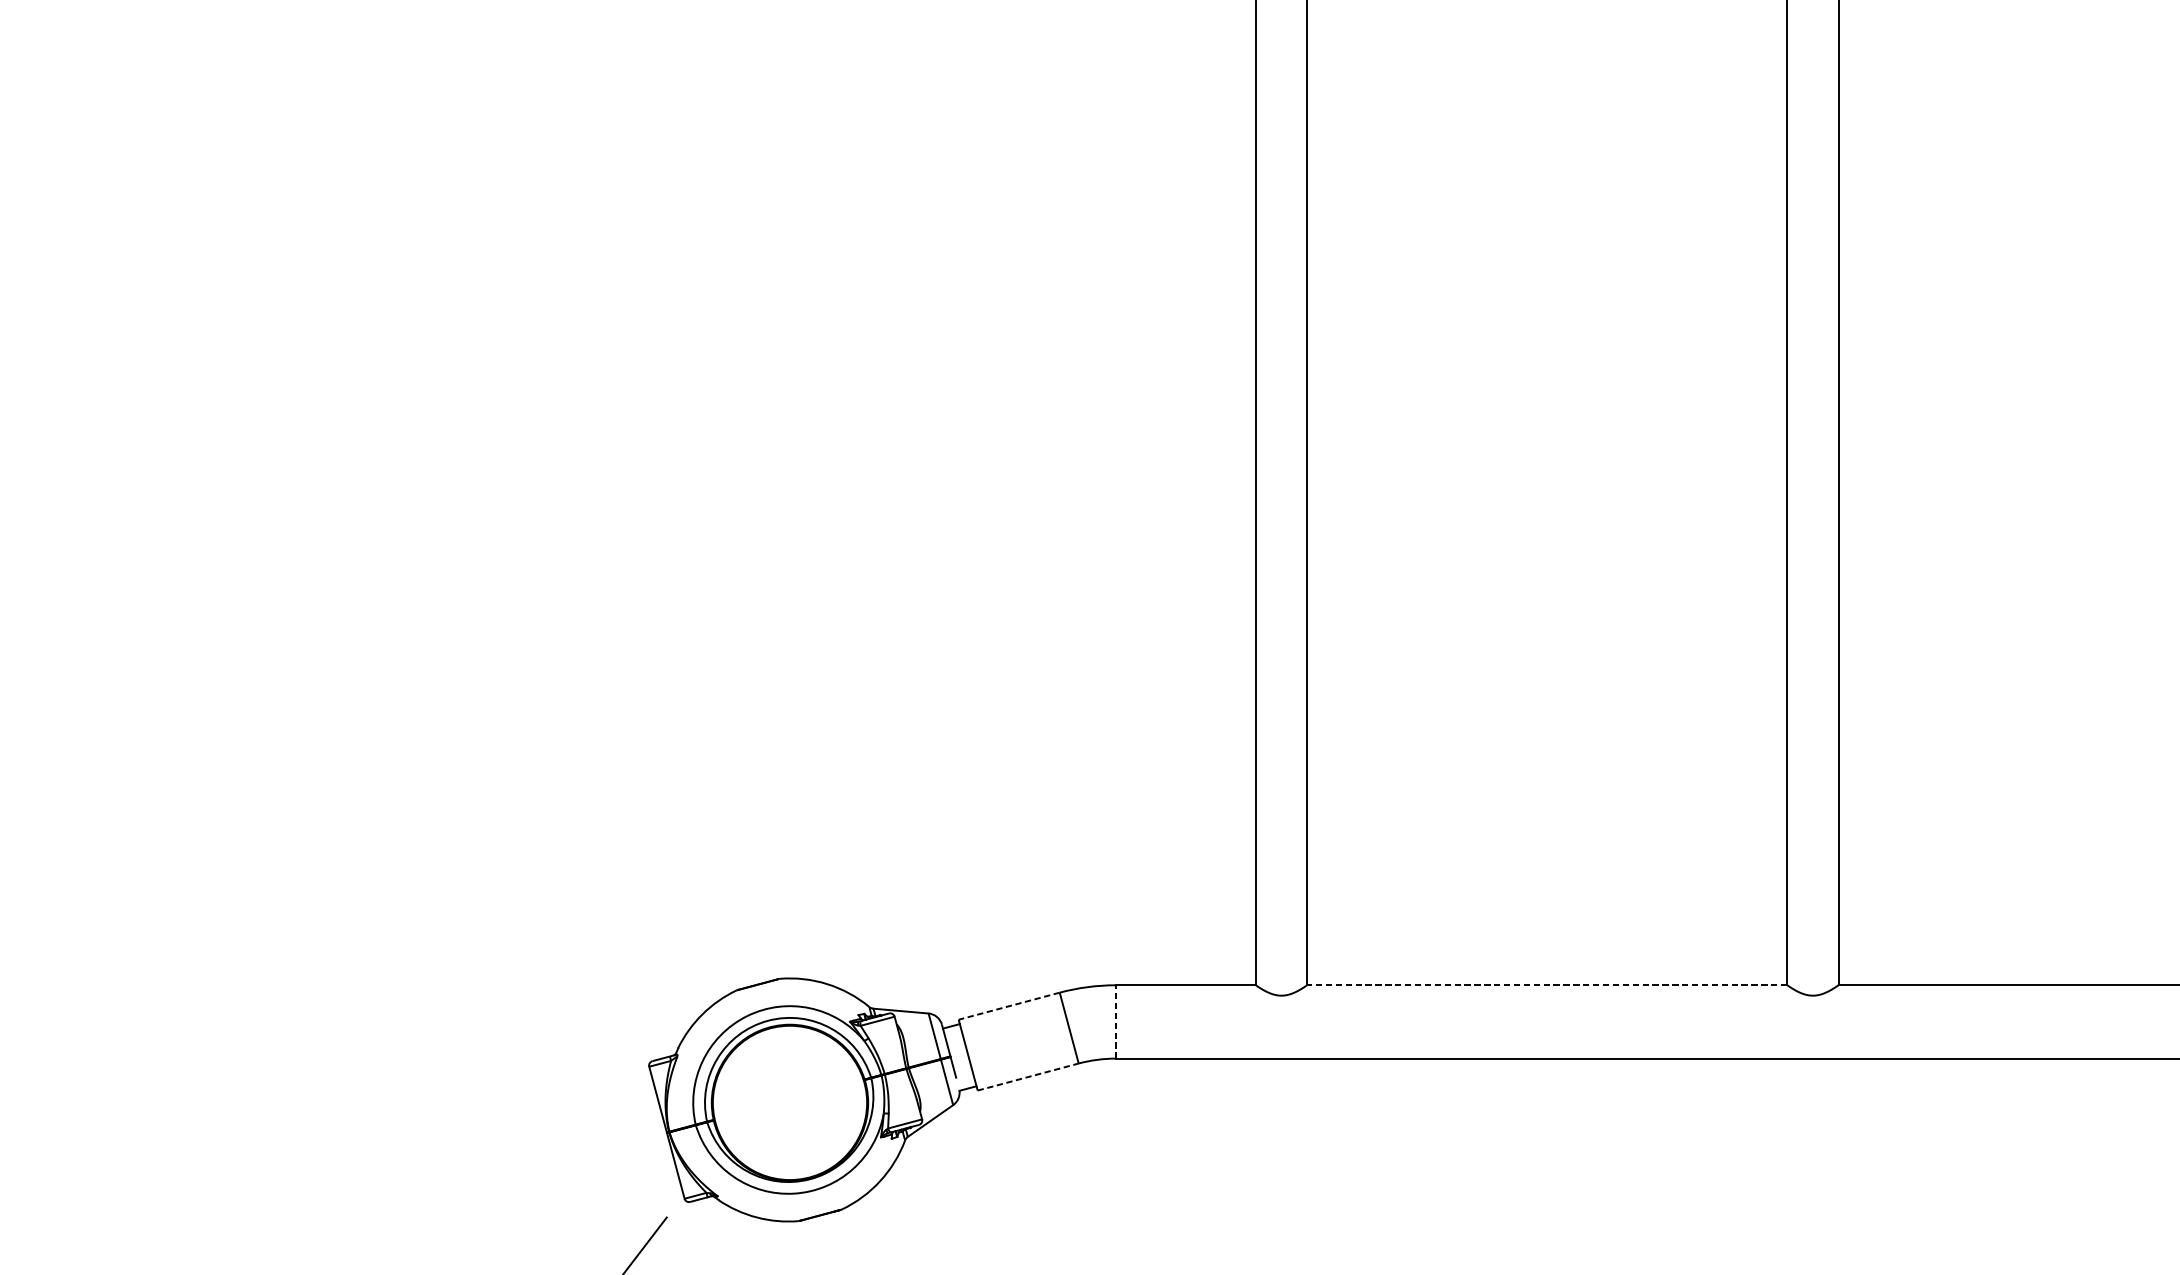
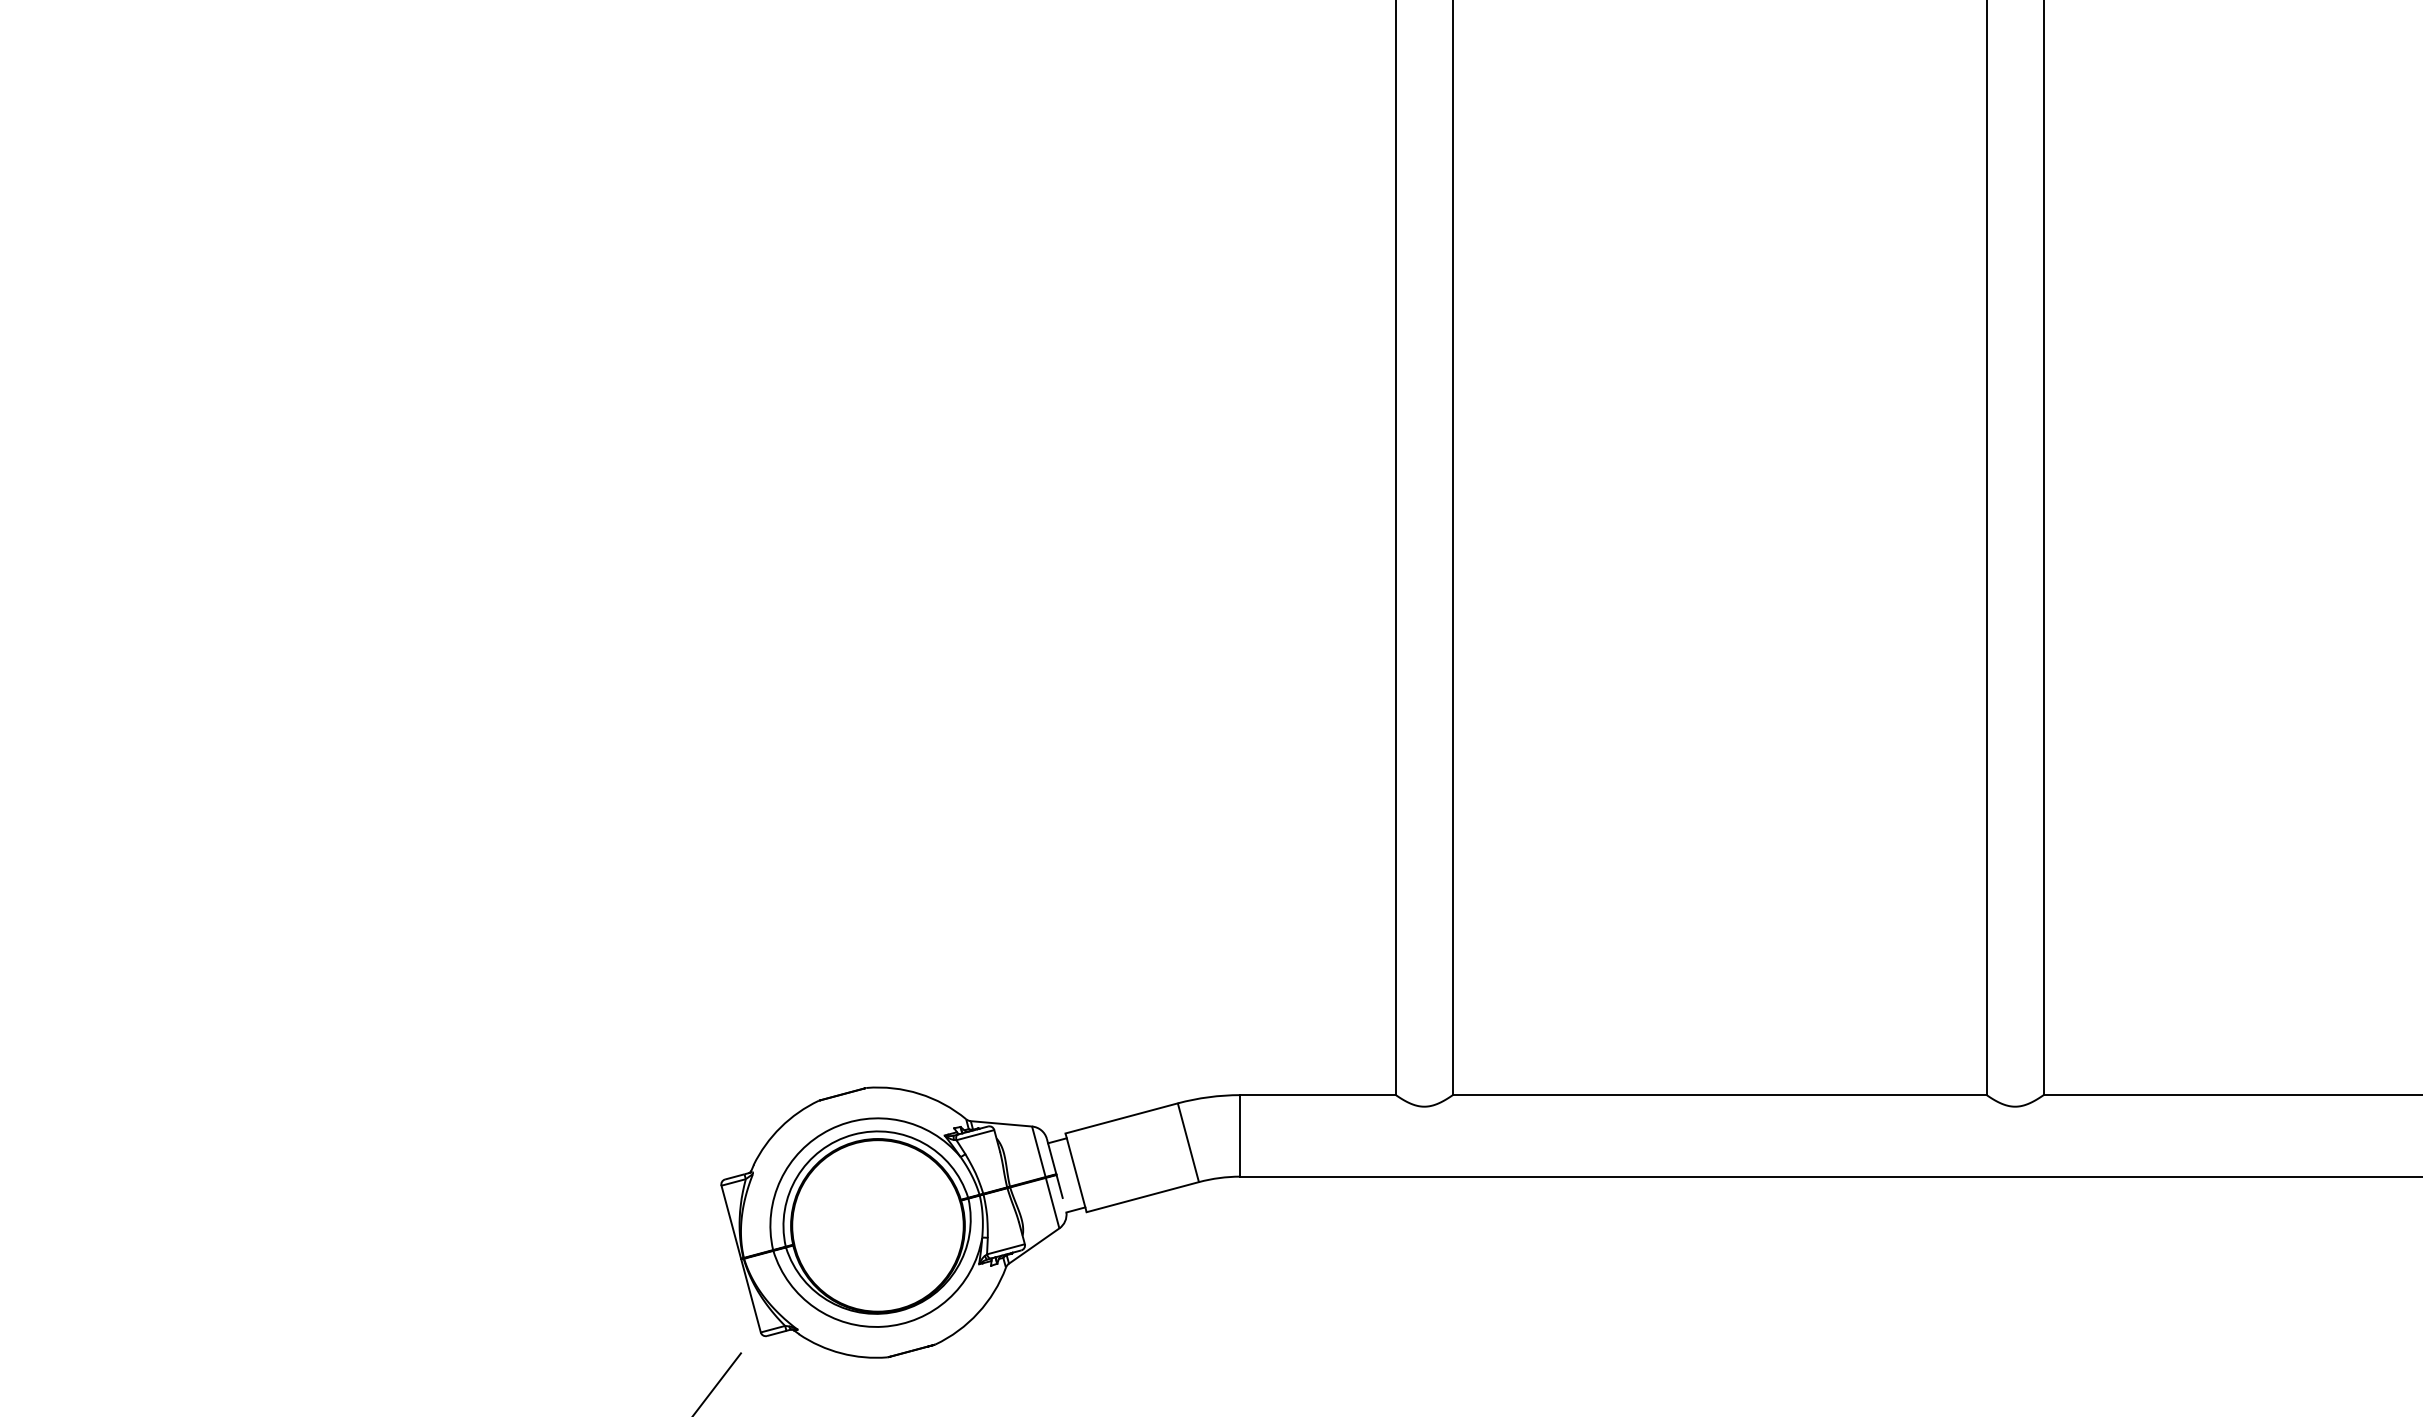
line: (1546, 985) -> (1719, 1095), dashed -> solid
line: (1009, 1006) -> (1121, 1118), dashed -> solid
line: (1116, 1021) -> (1240, 1135), dashed -> solid
line: (1028, 1077) -> (1143, 1197), dashed -> solid

